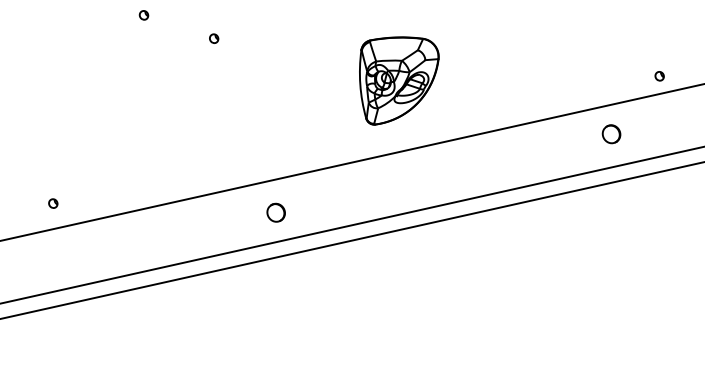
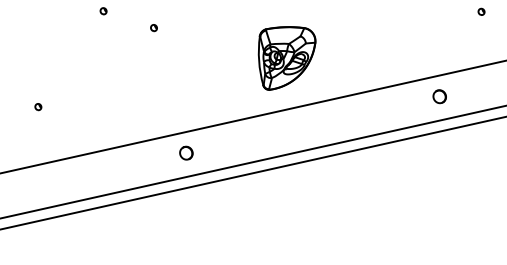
part: (659, 76) -> (481, 12), moved
part: (53, 203) -> (38, 106), moved
part: (275, 212) -> (185, 152), moved

